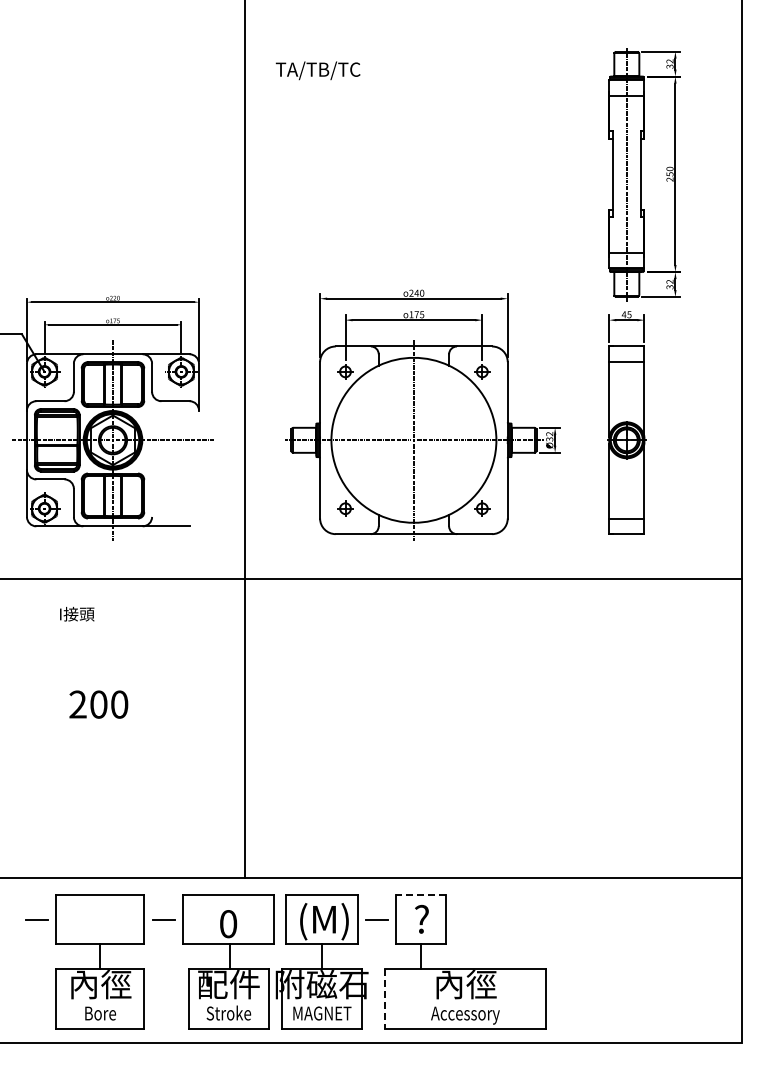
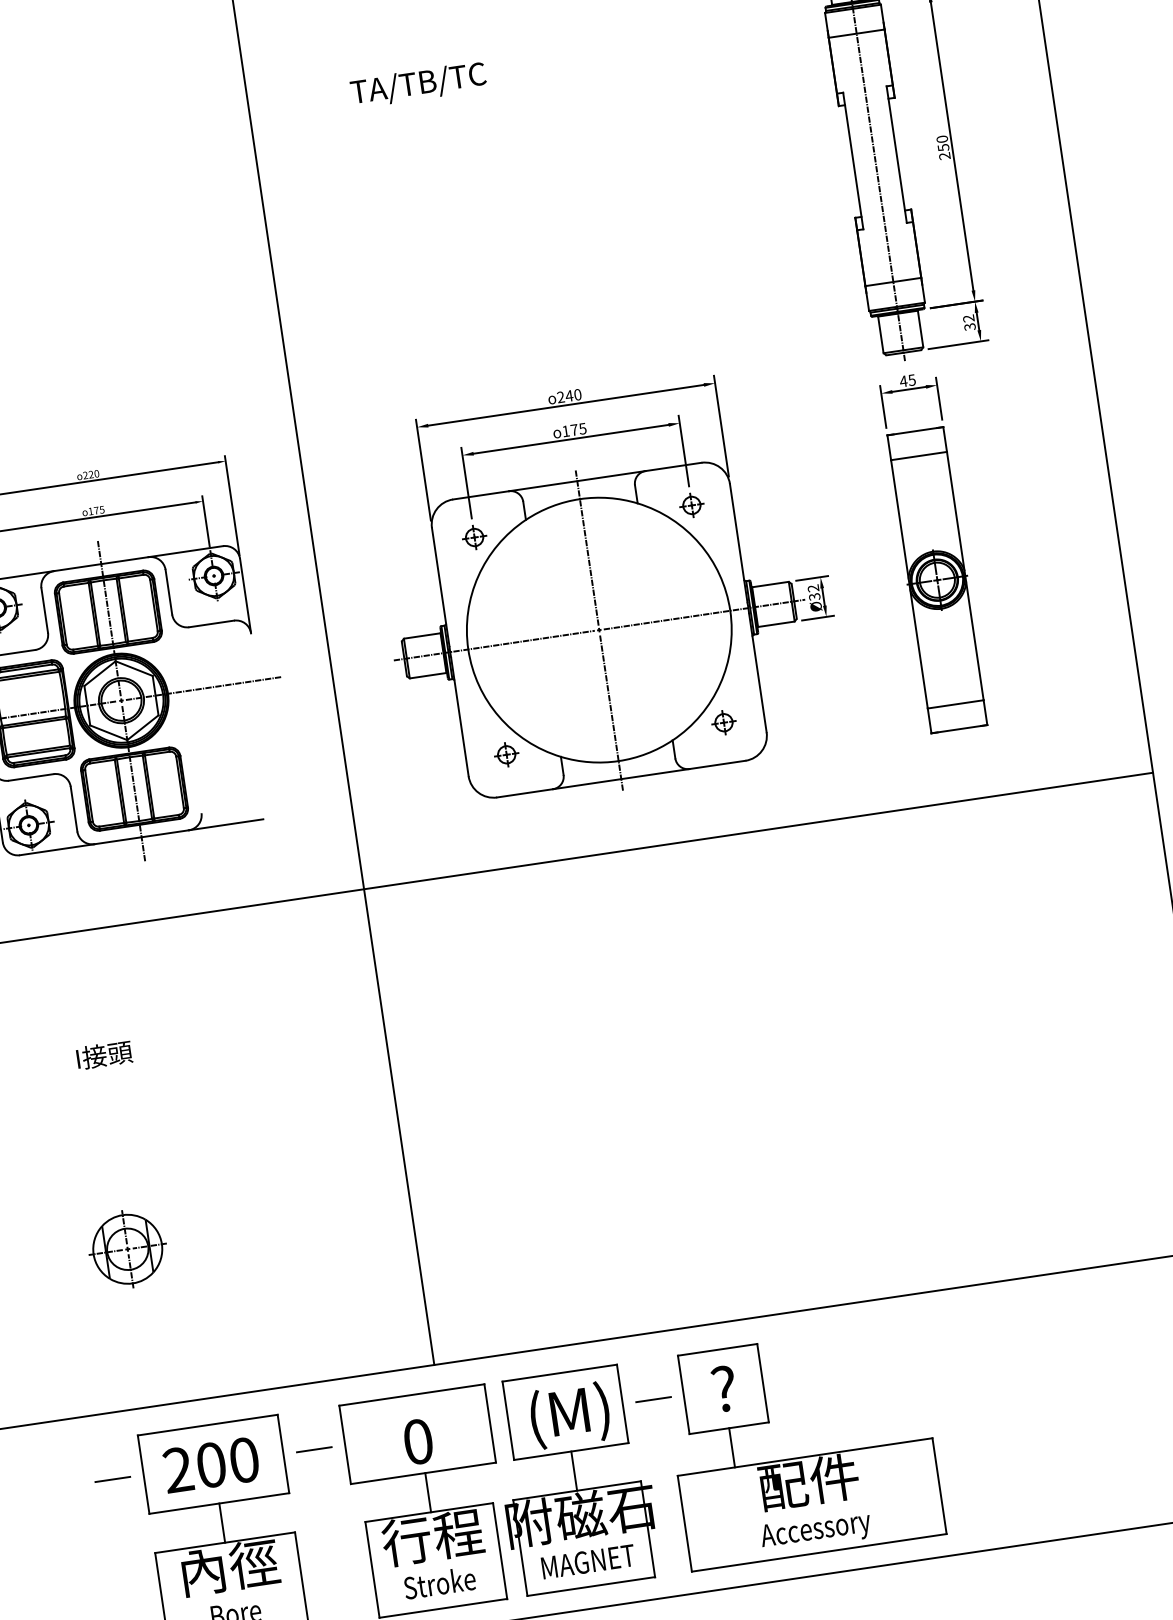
text: (317, 70) -> (417, 84), moved
text: (77, 613) -> (104, 1053), moved
text: (98, 704) -> (210, 1464), moved
part: (66, 778) -> (126, 1248), added
line: (421, 894) -> (717, 1349), dashed -> solid
text: (228, 984) -> (432, 1537), 配件 -> 行程
text: (465, 984) -> (808, 1482), 內徑 -> 配件
line: (385, 999) -> (685, 1524), dashed -> solid

